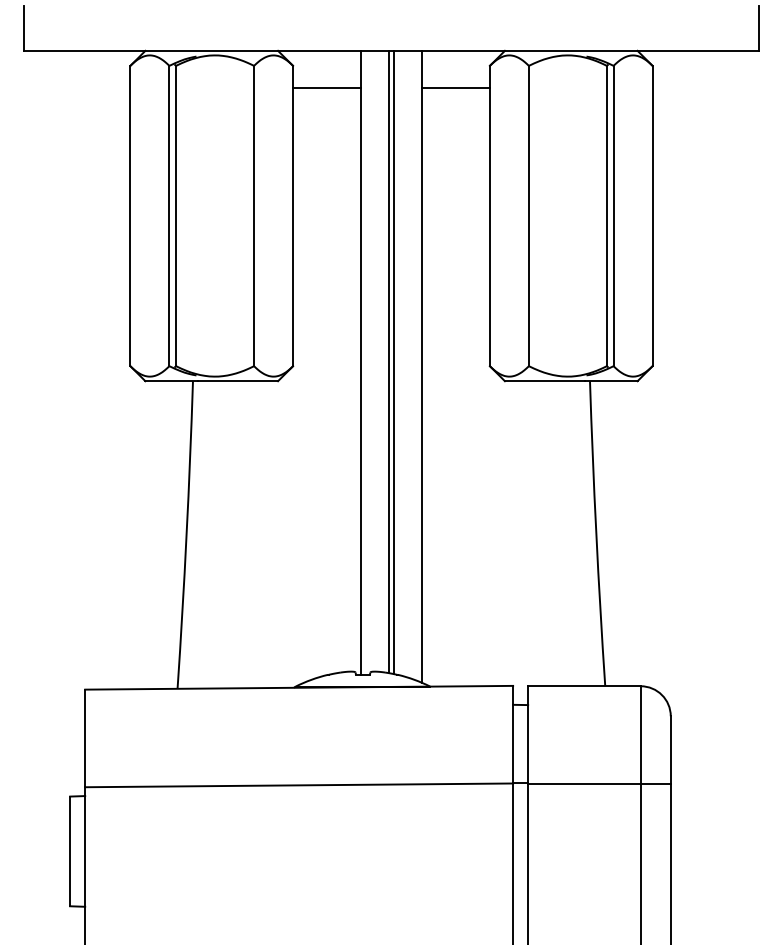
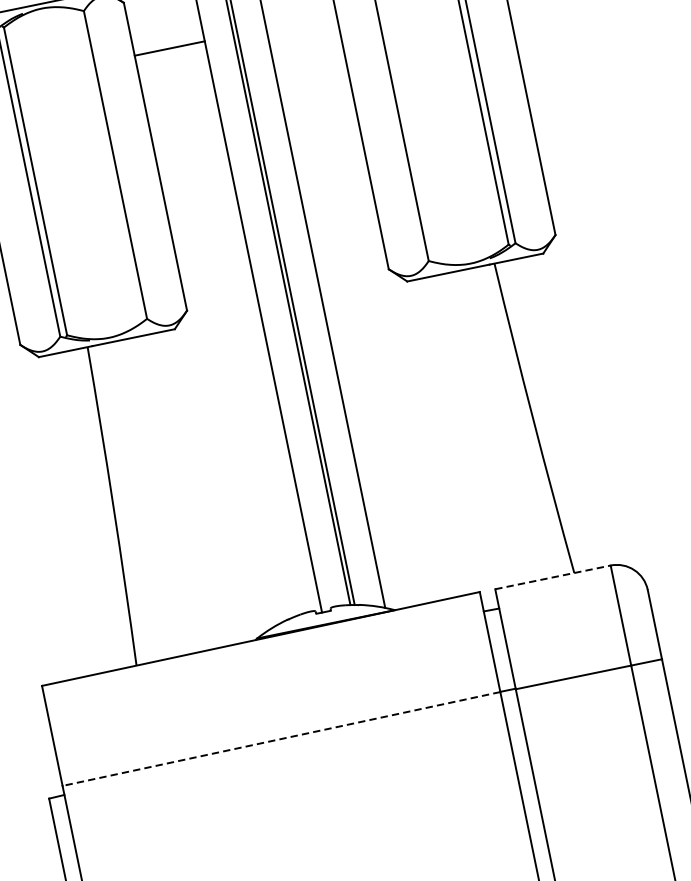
line: (327, 88) -> (170, 48), moved
line: (584, 686) -> (553, 577), solid -> dashed
line: (299, 785) -> (281, 739), solid -> dashed

